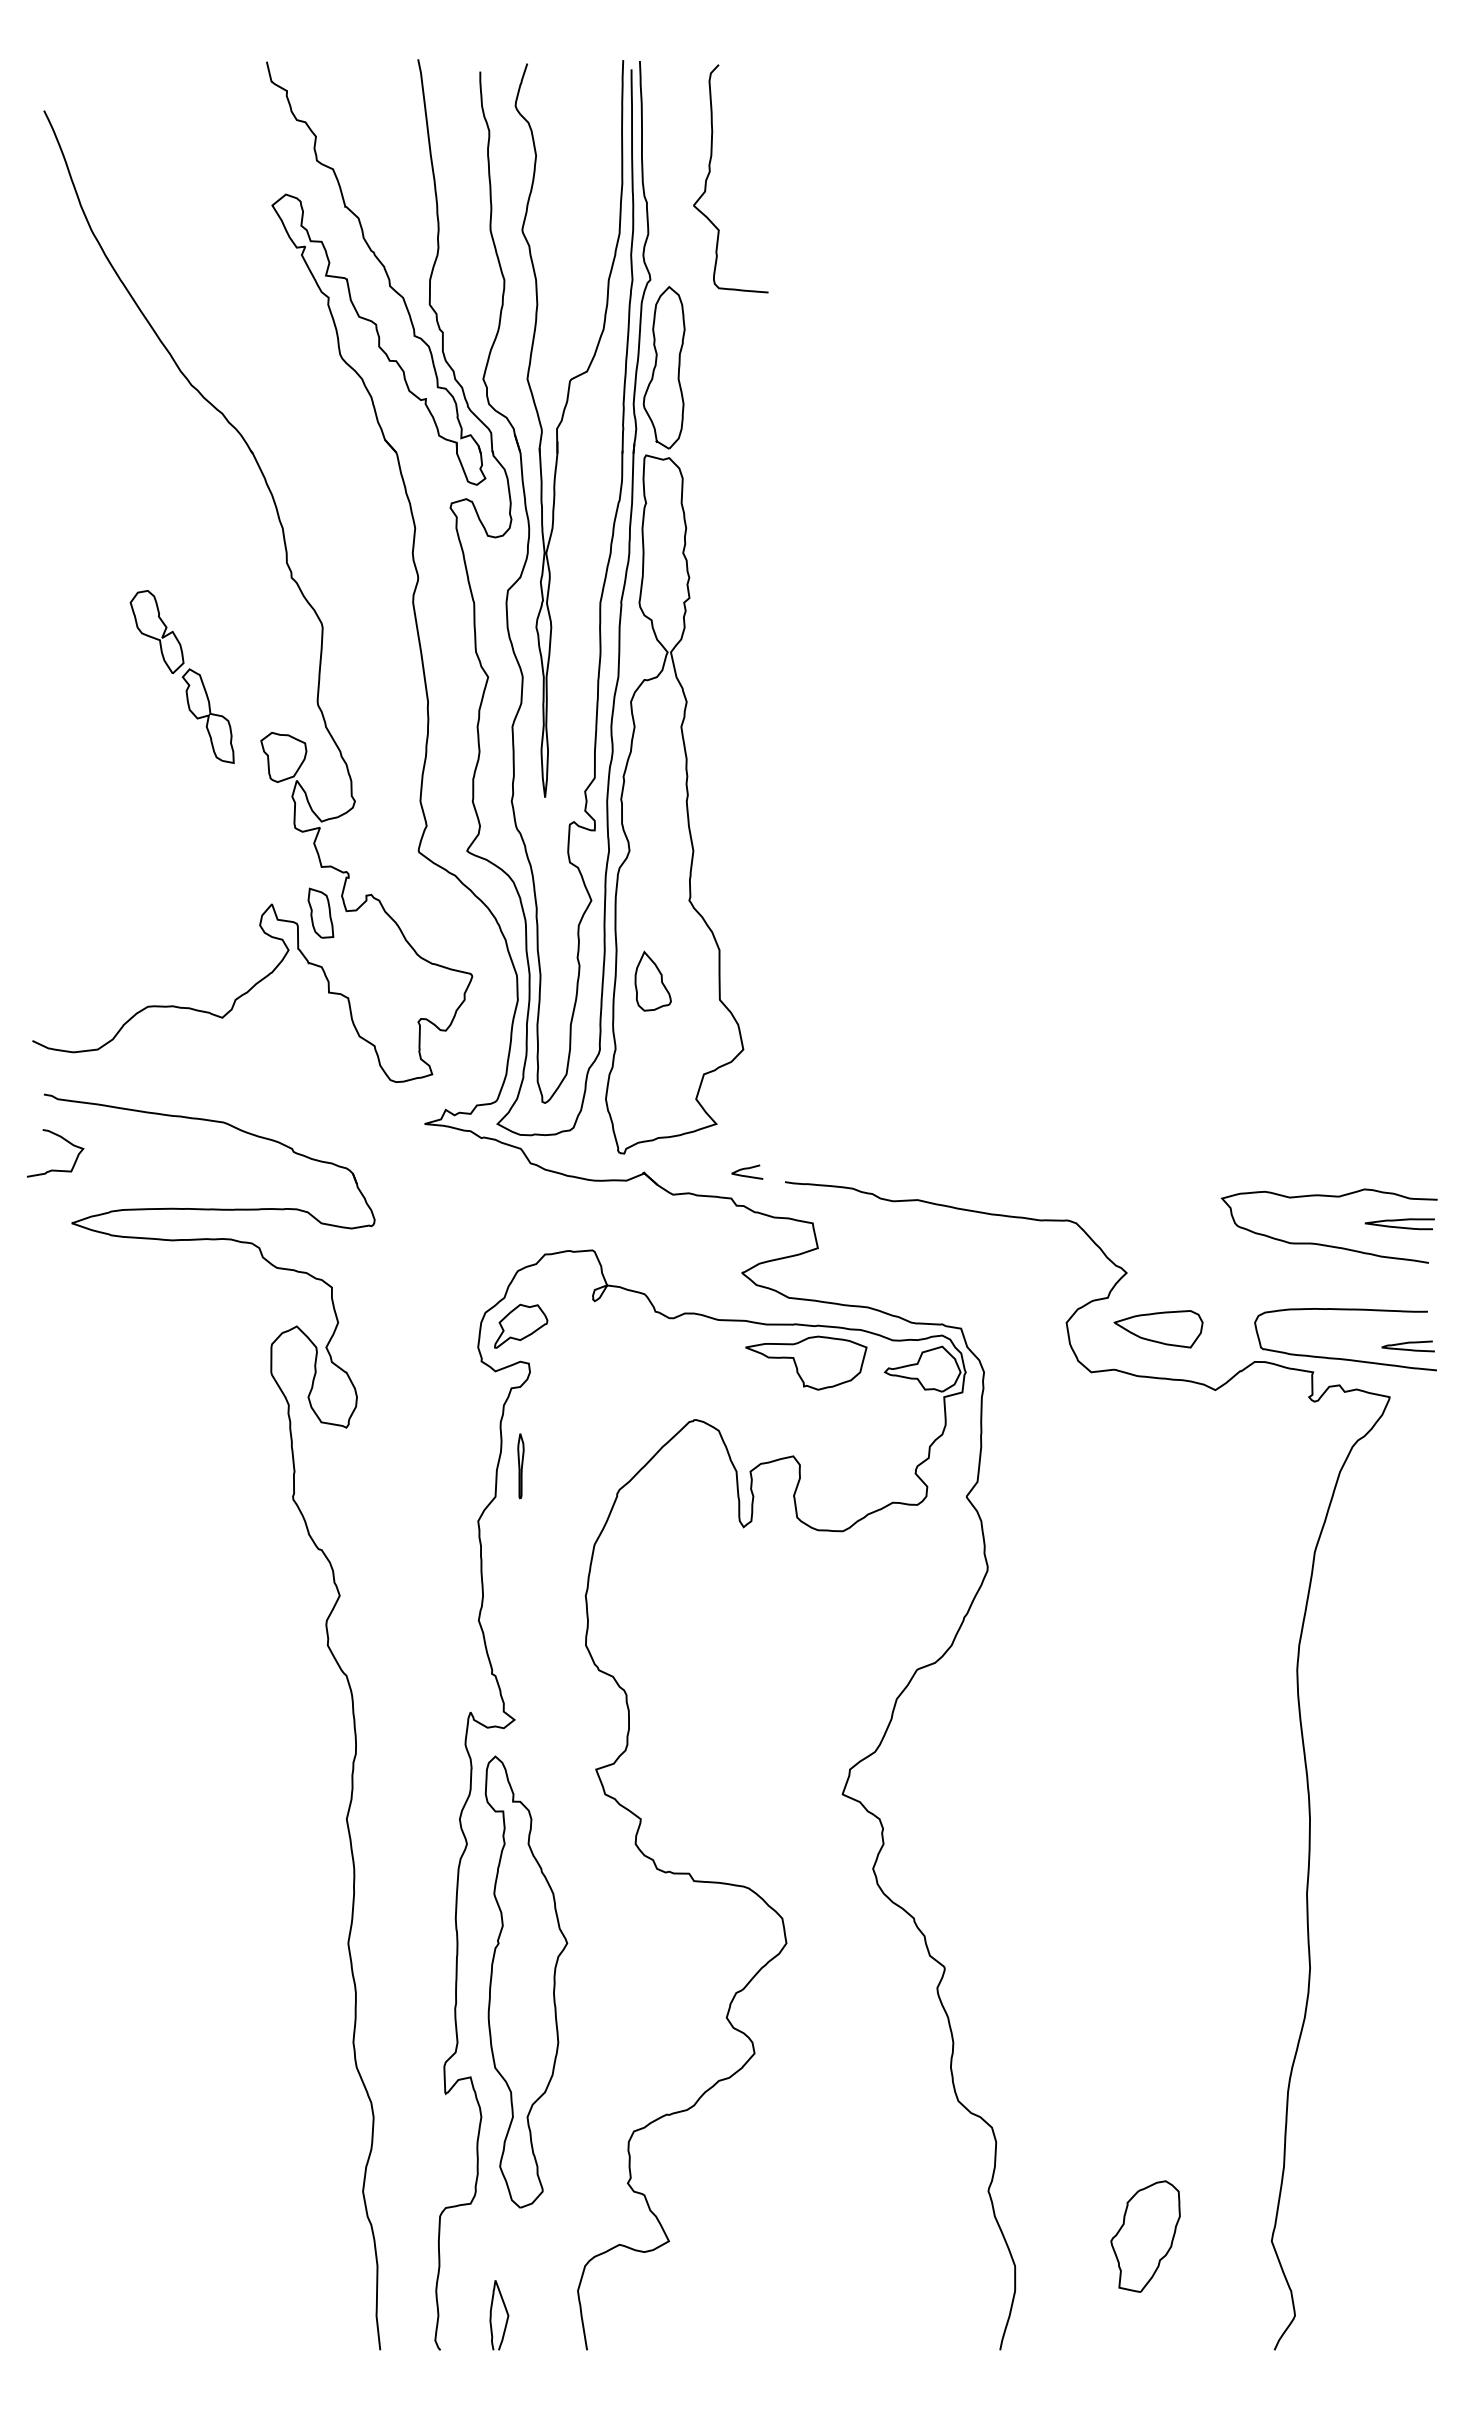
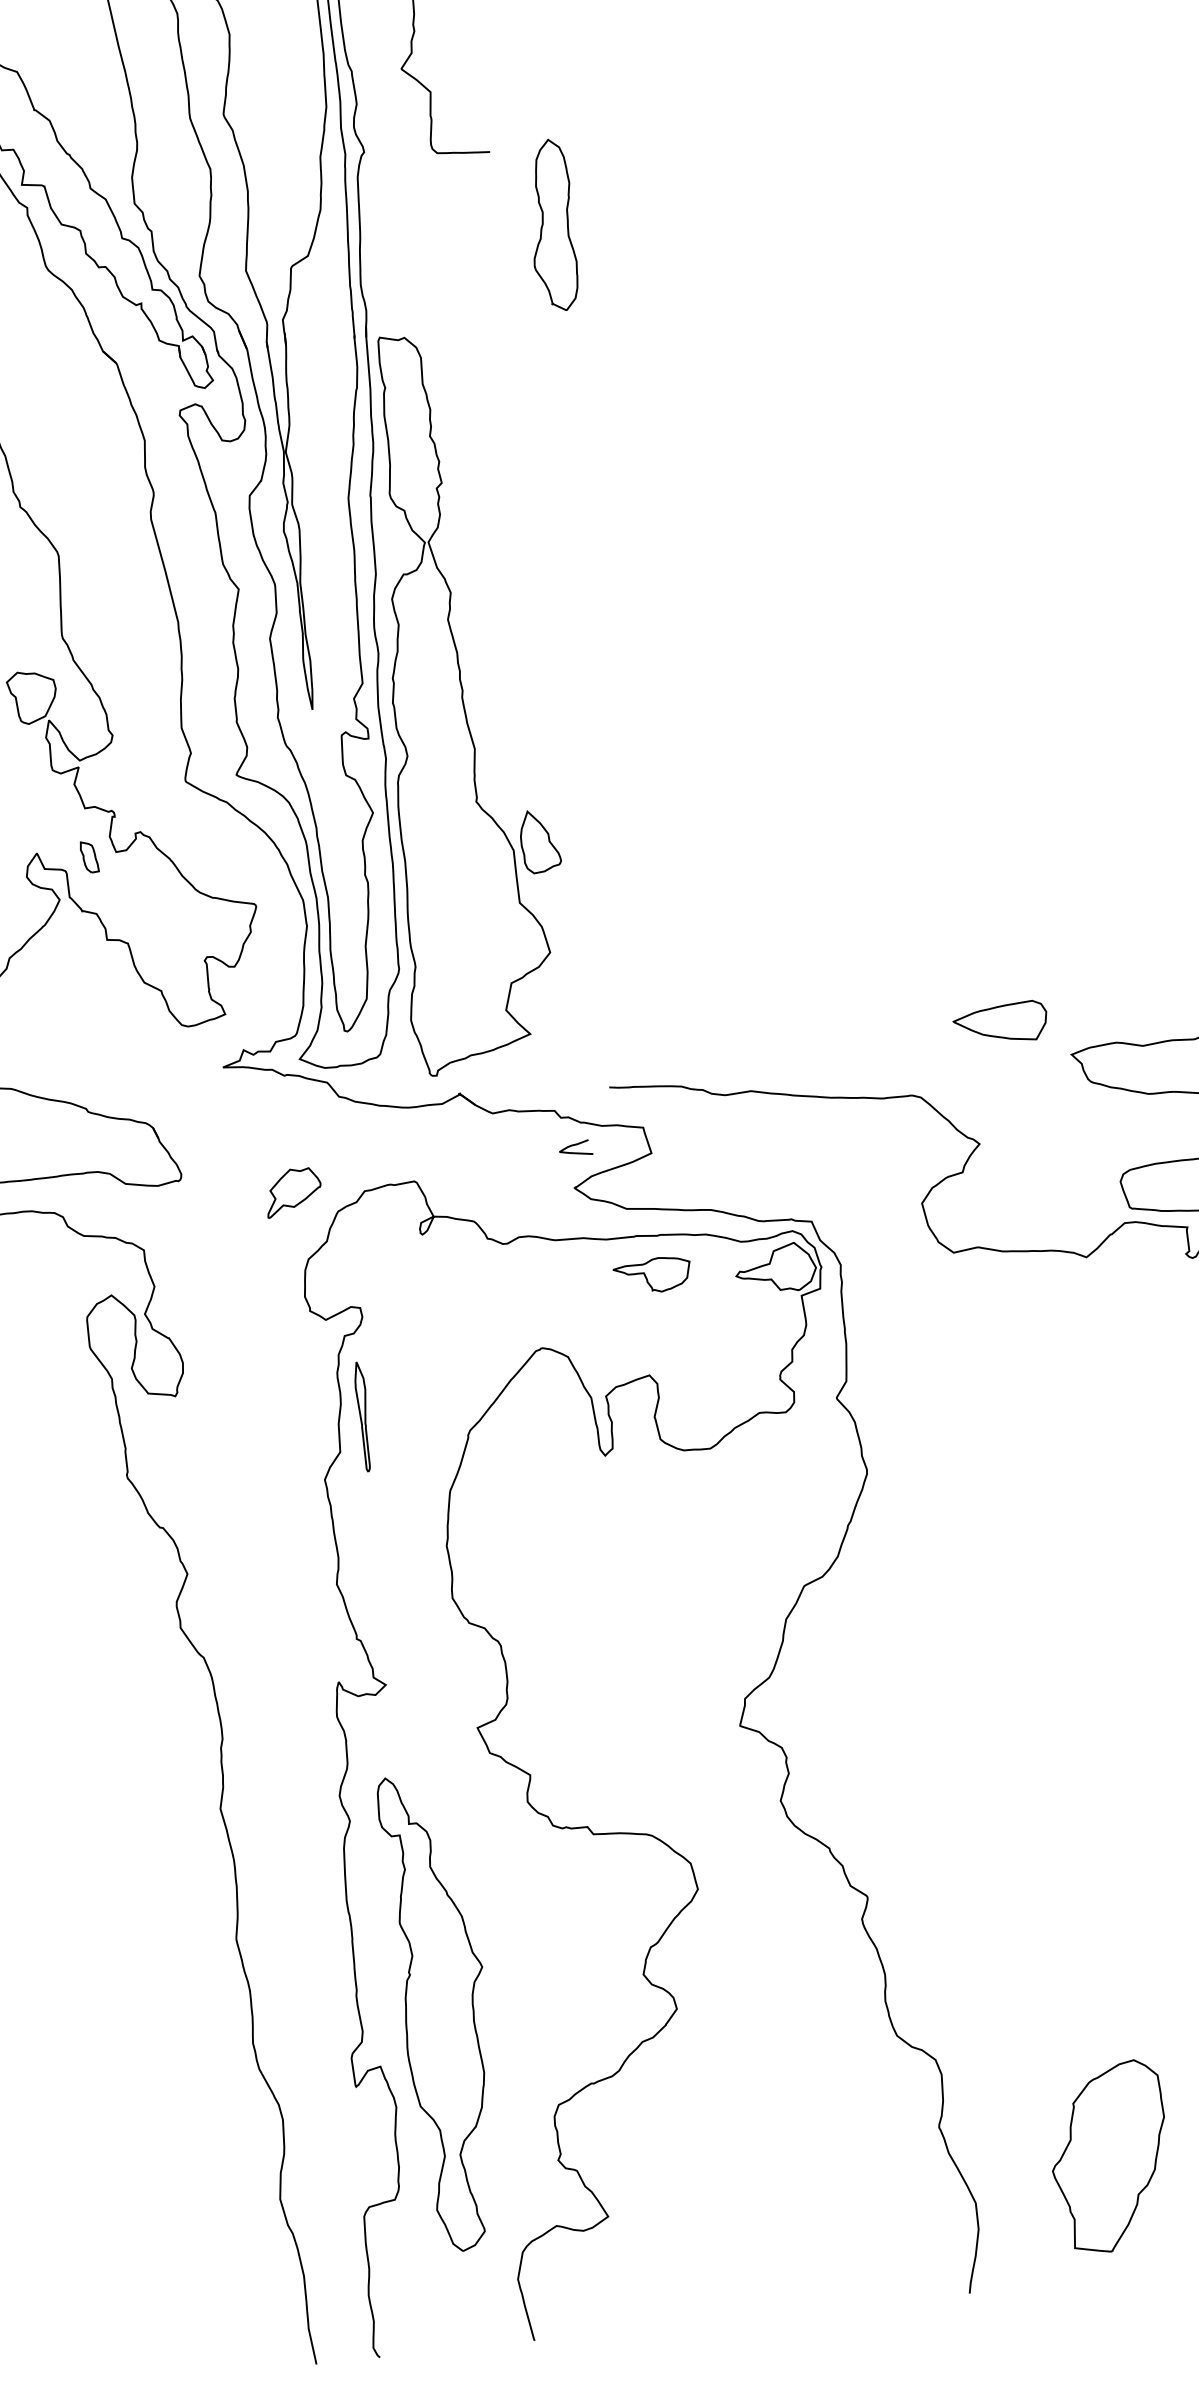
part: (663, 367) -> (551, 225), moved
part: (320, 912) -> (89, 856), size x0.6
part: (652, 980) -> (539, 840), moved
curve: (747, 1169) -> (575, 1145), moved
part: (521, 1325) -> (293, 1191), moved
part: (1158, 1329) -> (1000, 1023), moved
part: (806, 1362) -> (652, 1275), size x0.6
part: (520, 1466) -> (363, 1417), size x1.6
part: (526, 1981) -> (443, 2011), moved
part: (1145, 2236) -> (1109, 2157), size x1.6
curve: (506, 2313) -> (445, 2311), removed

